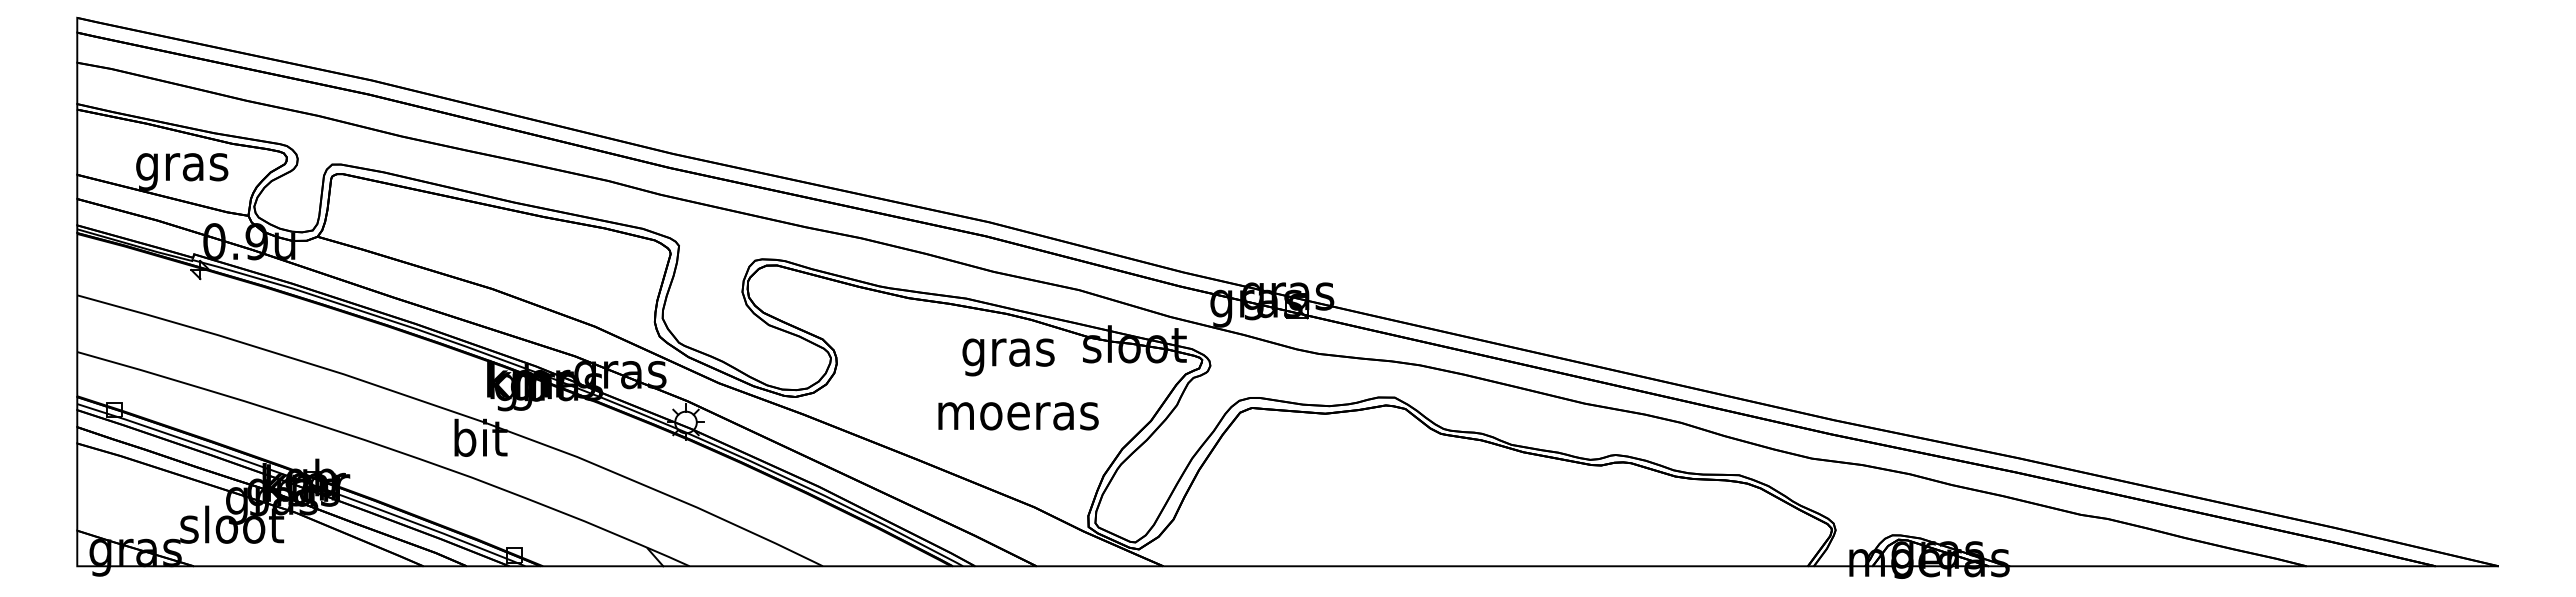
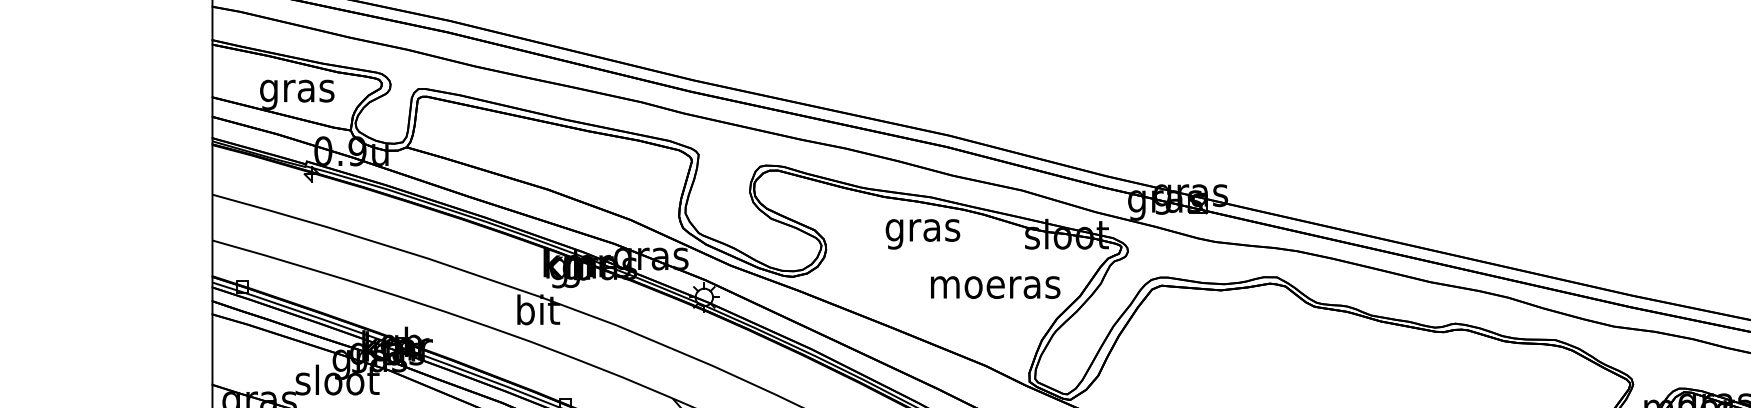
text: (1008, 357) -> (922, 234), moved
text: (1018, 416) -> (995, 287), moved

